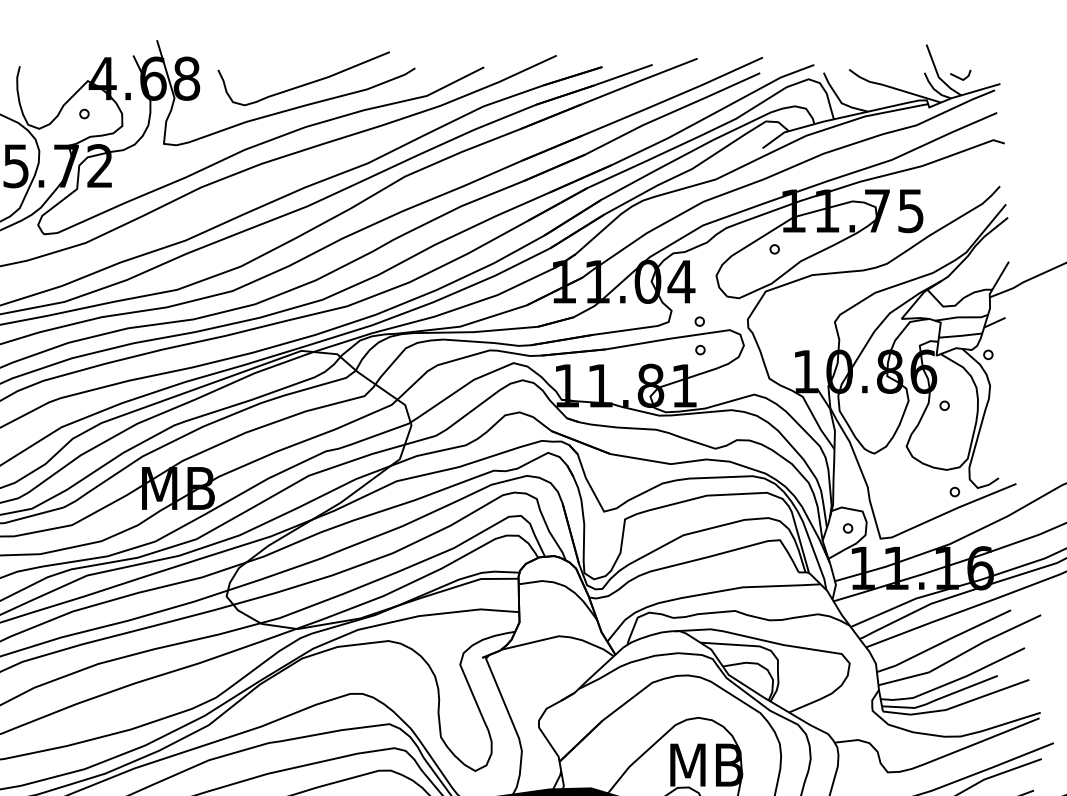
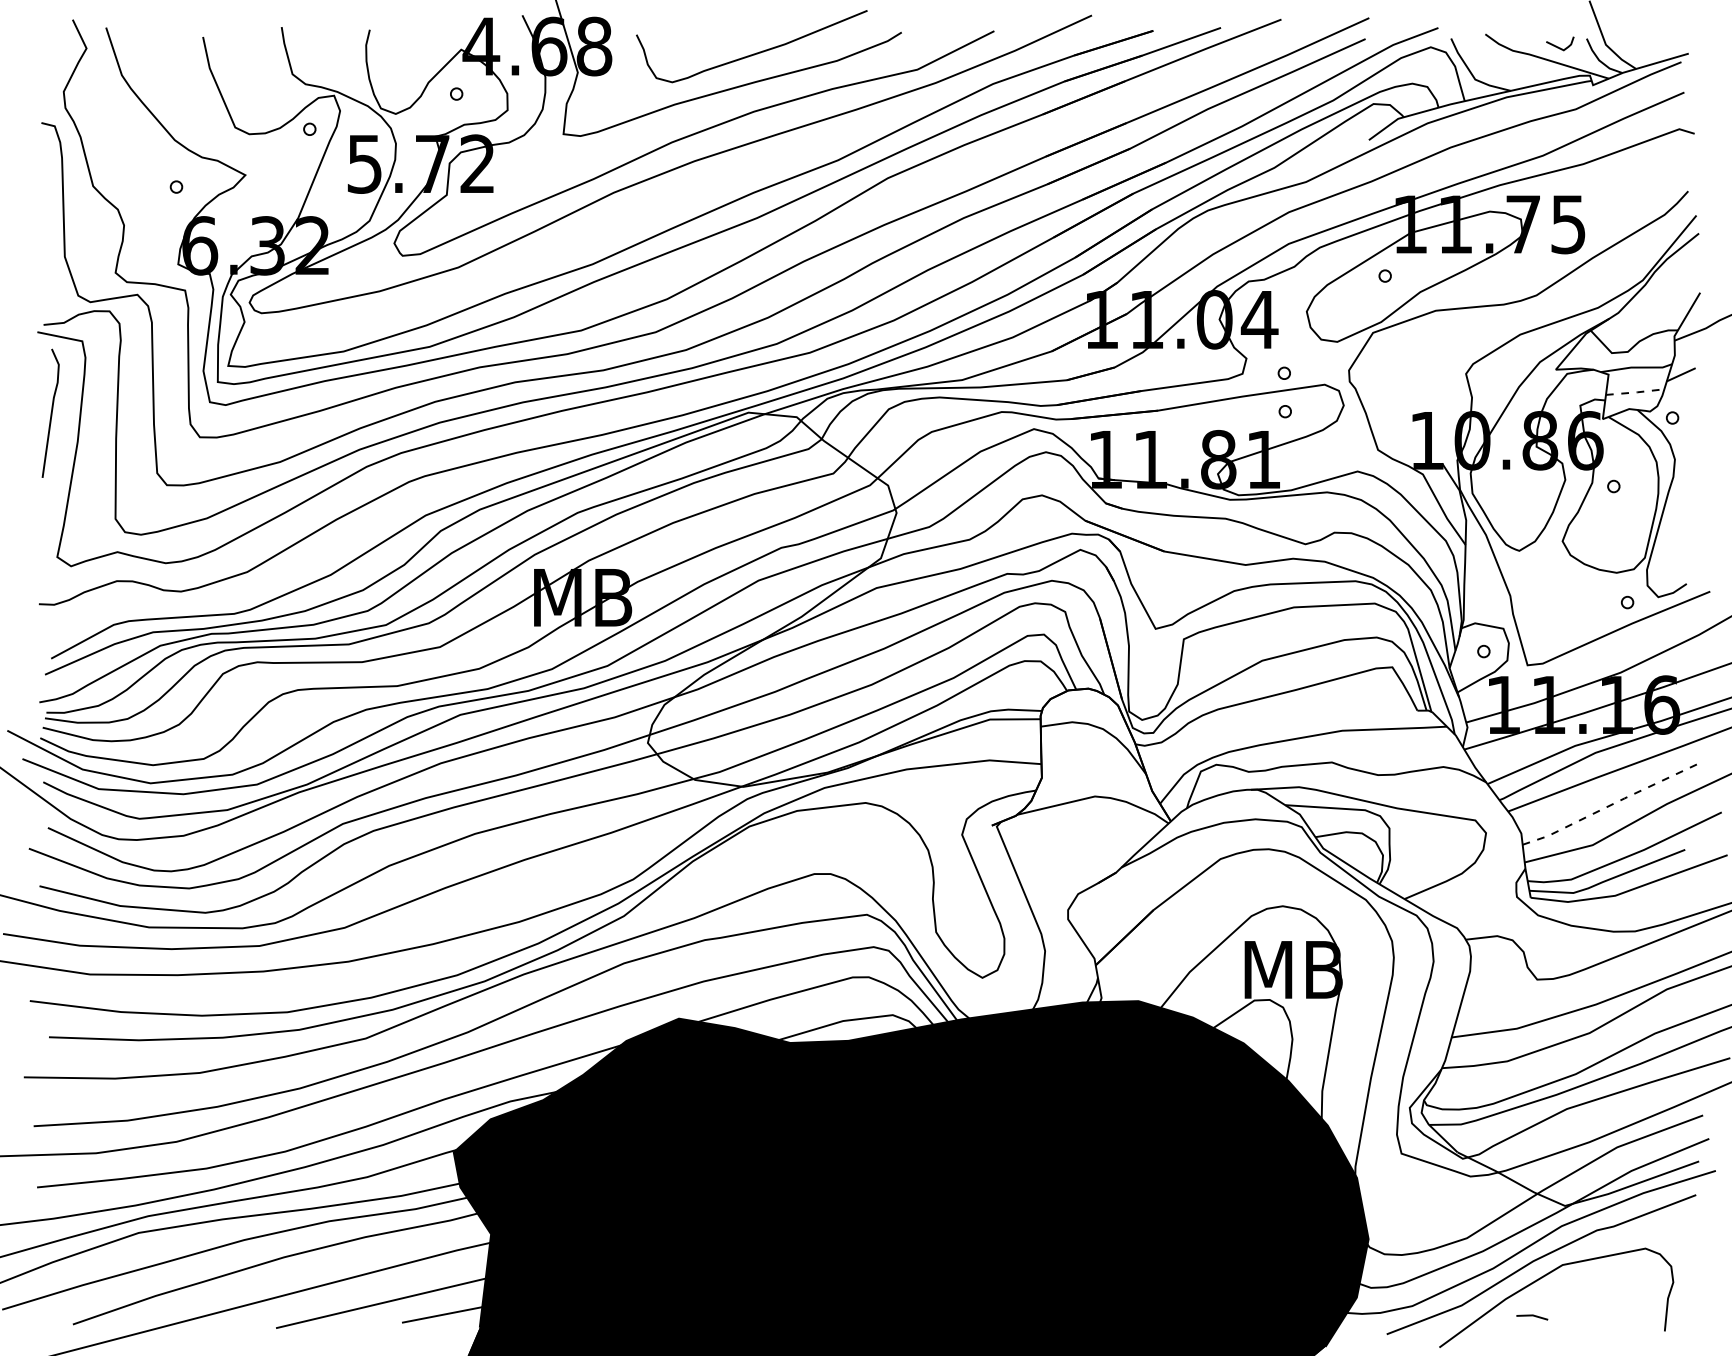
line: (959, 77) -> (1558, 46), moved
line: (960, 335) -> (1635, 392), solid -> dashed
line: (944, 642) -> (1613, 804), solid -> dashed

